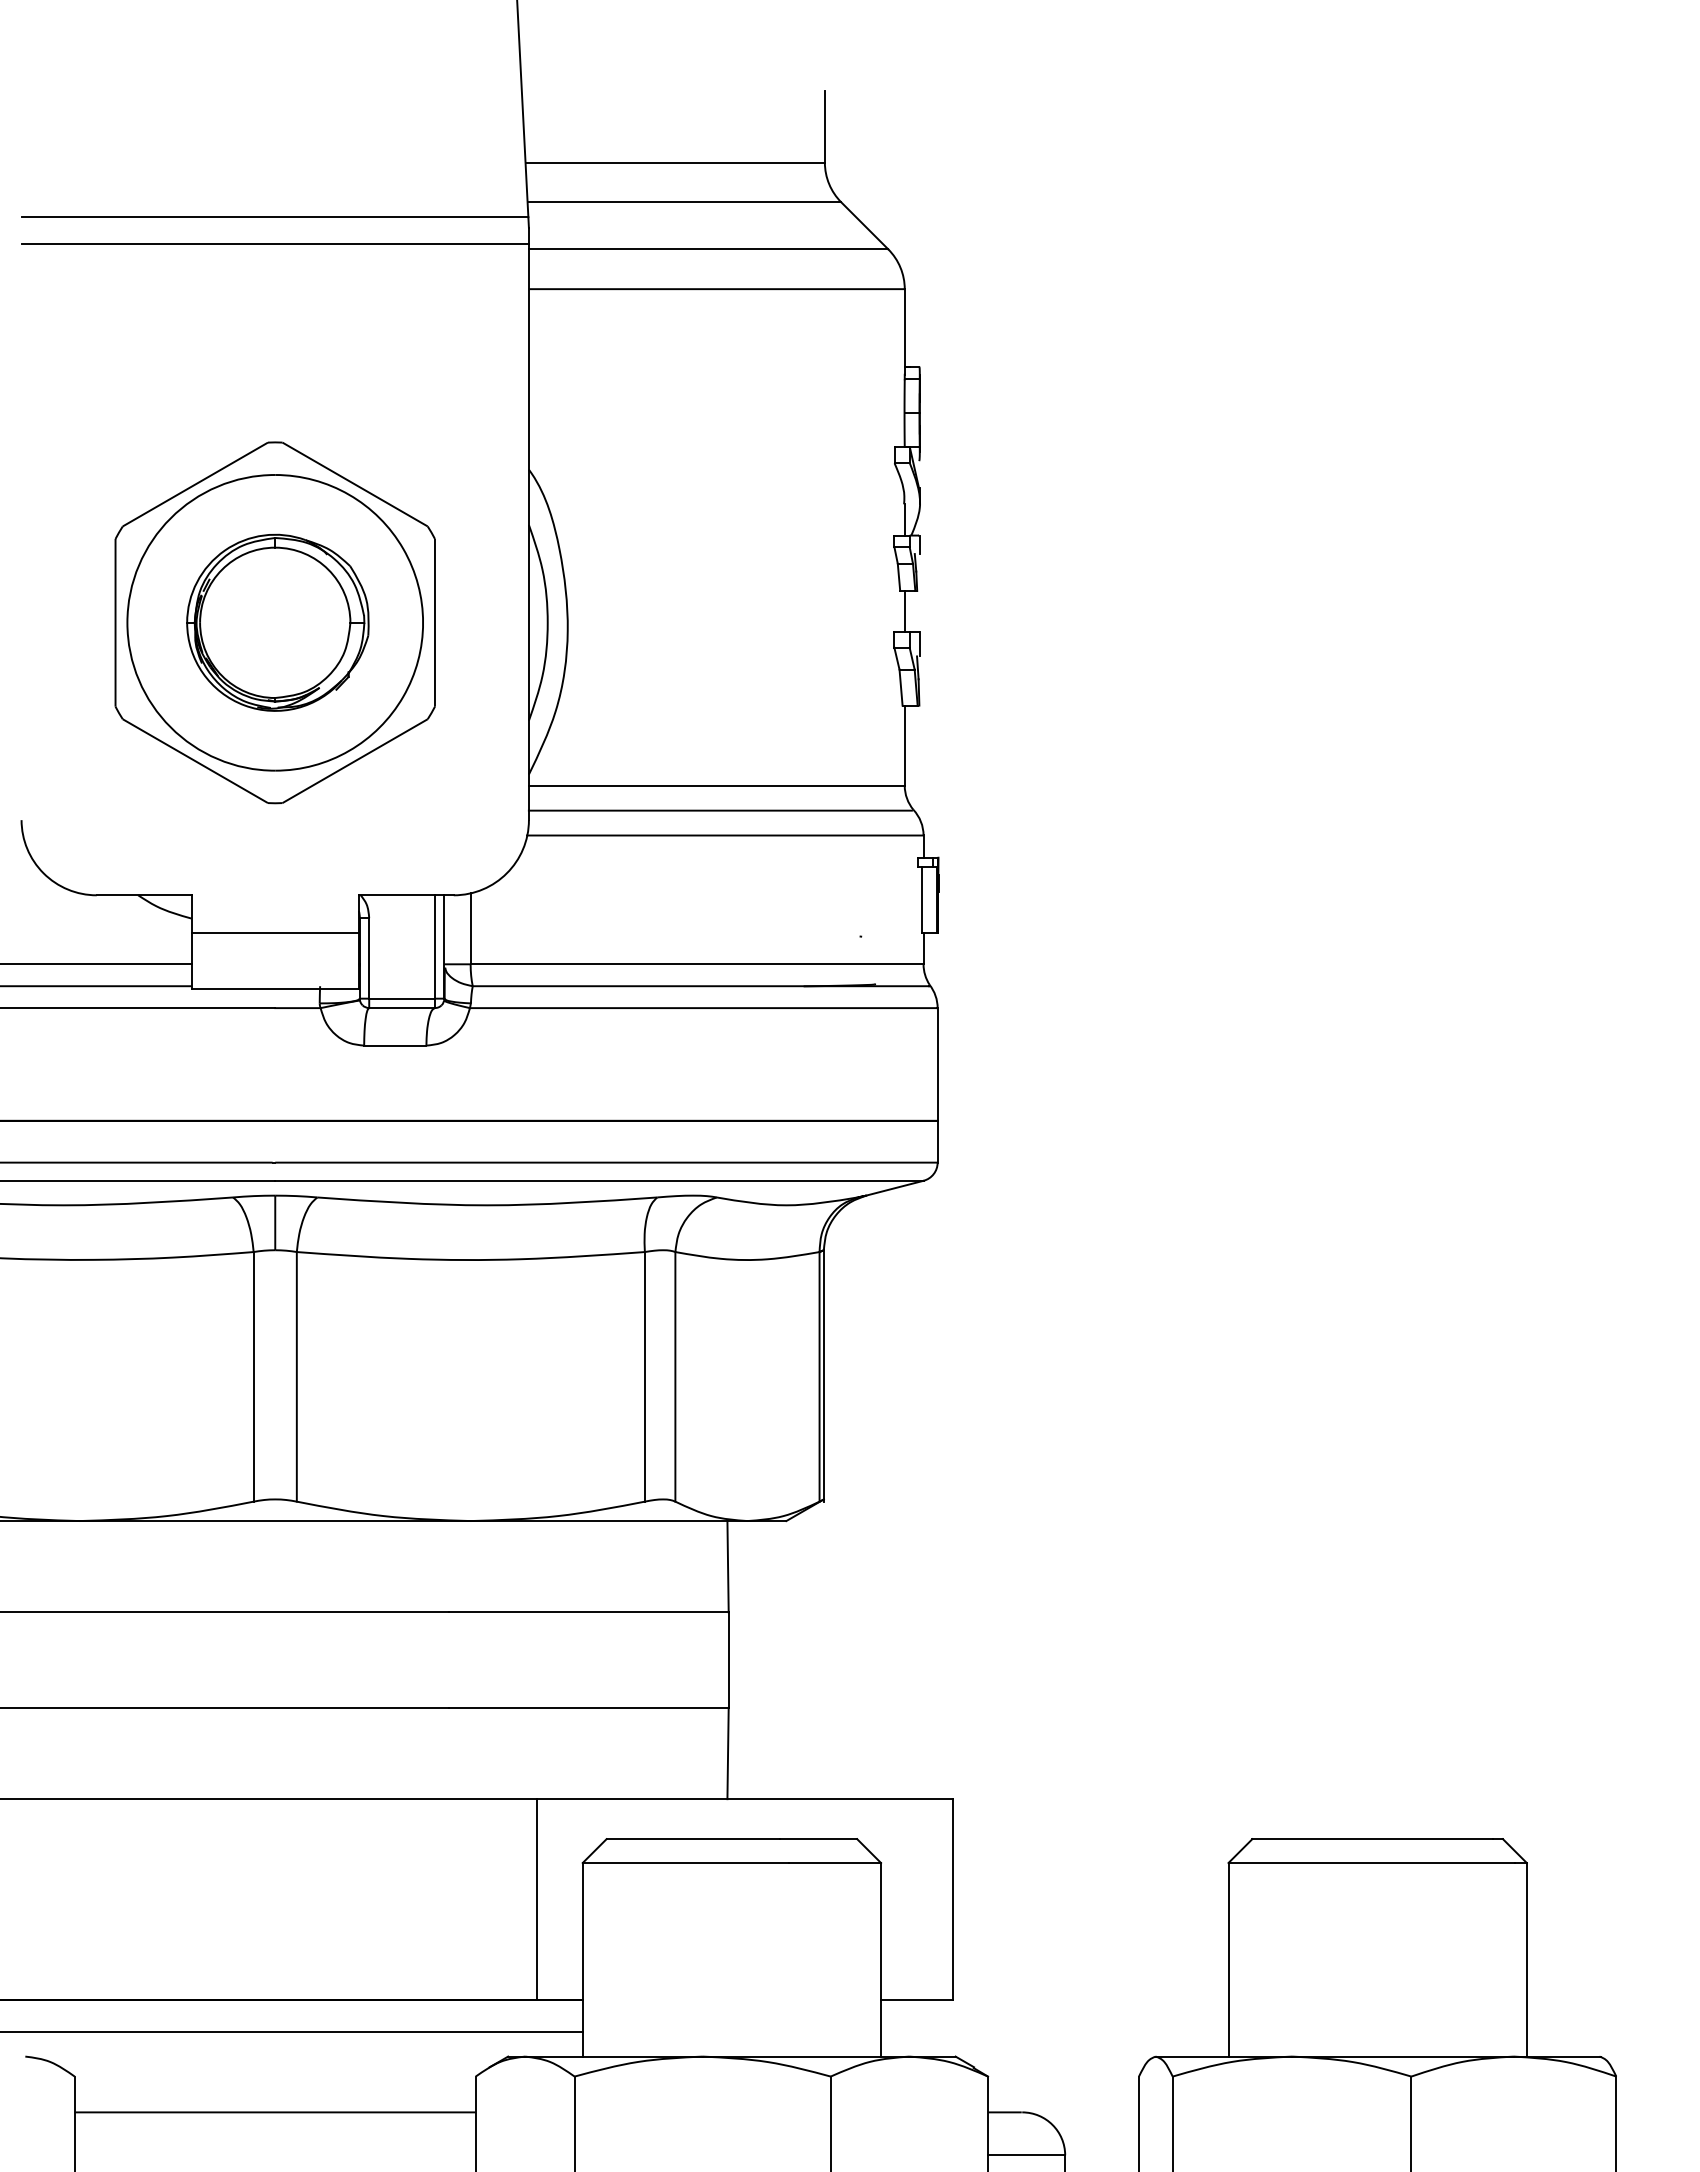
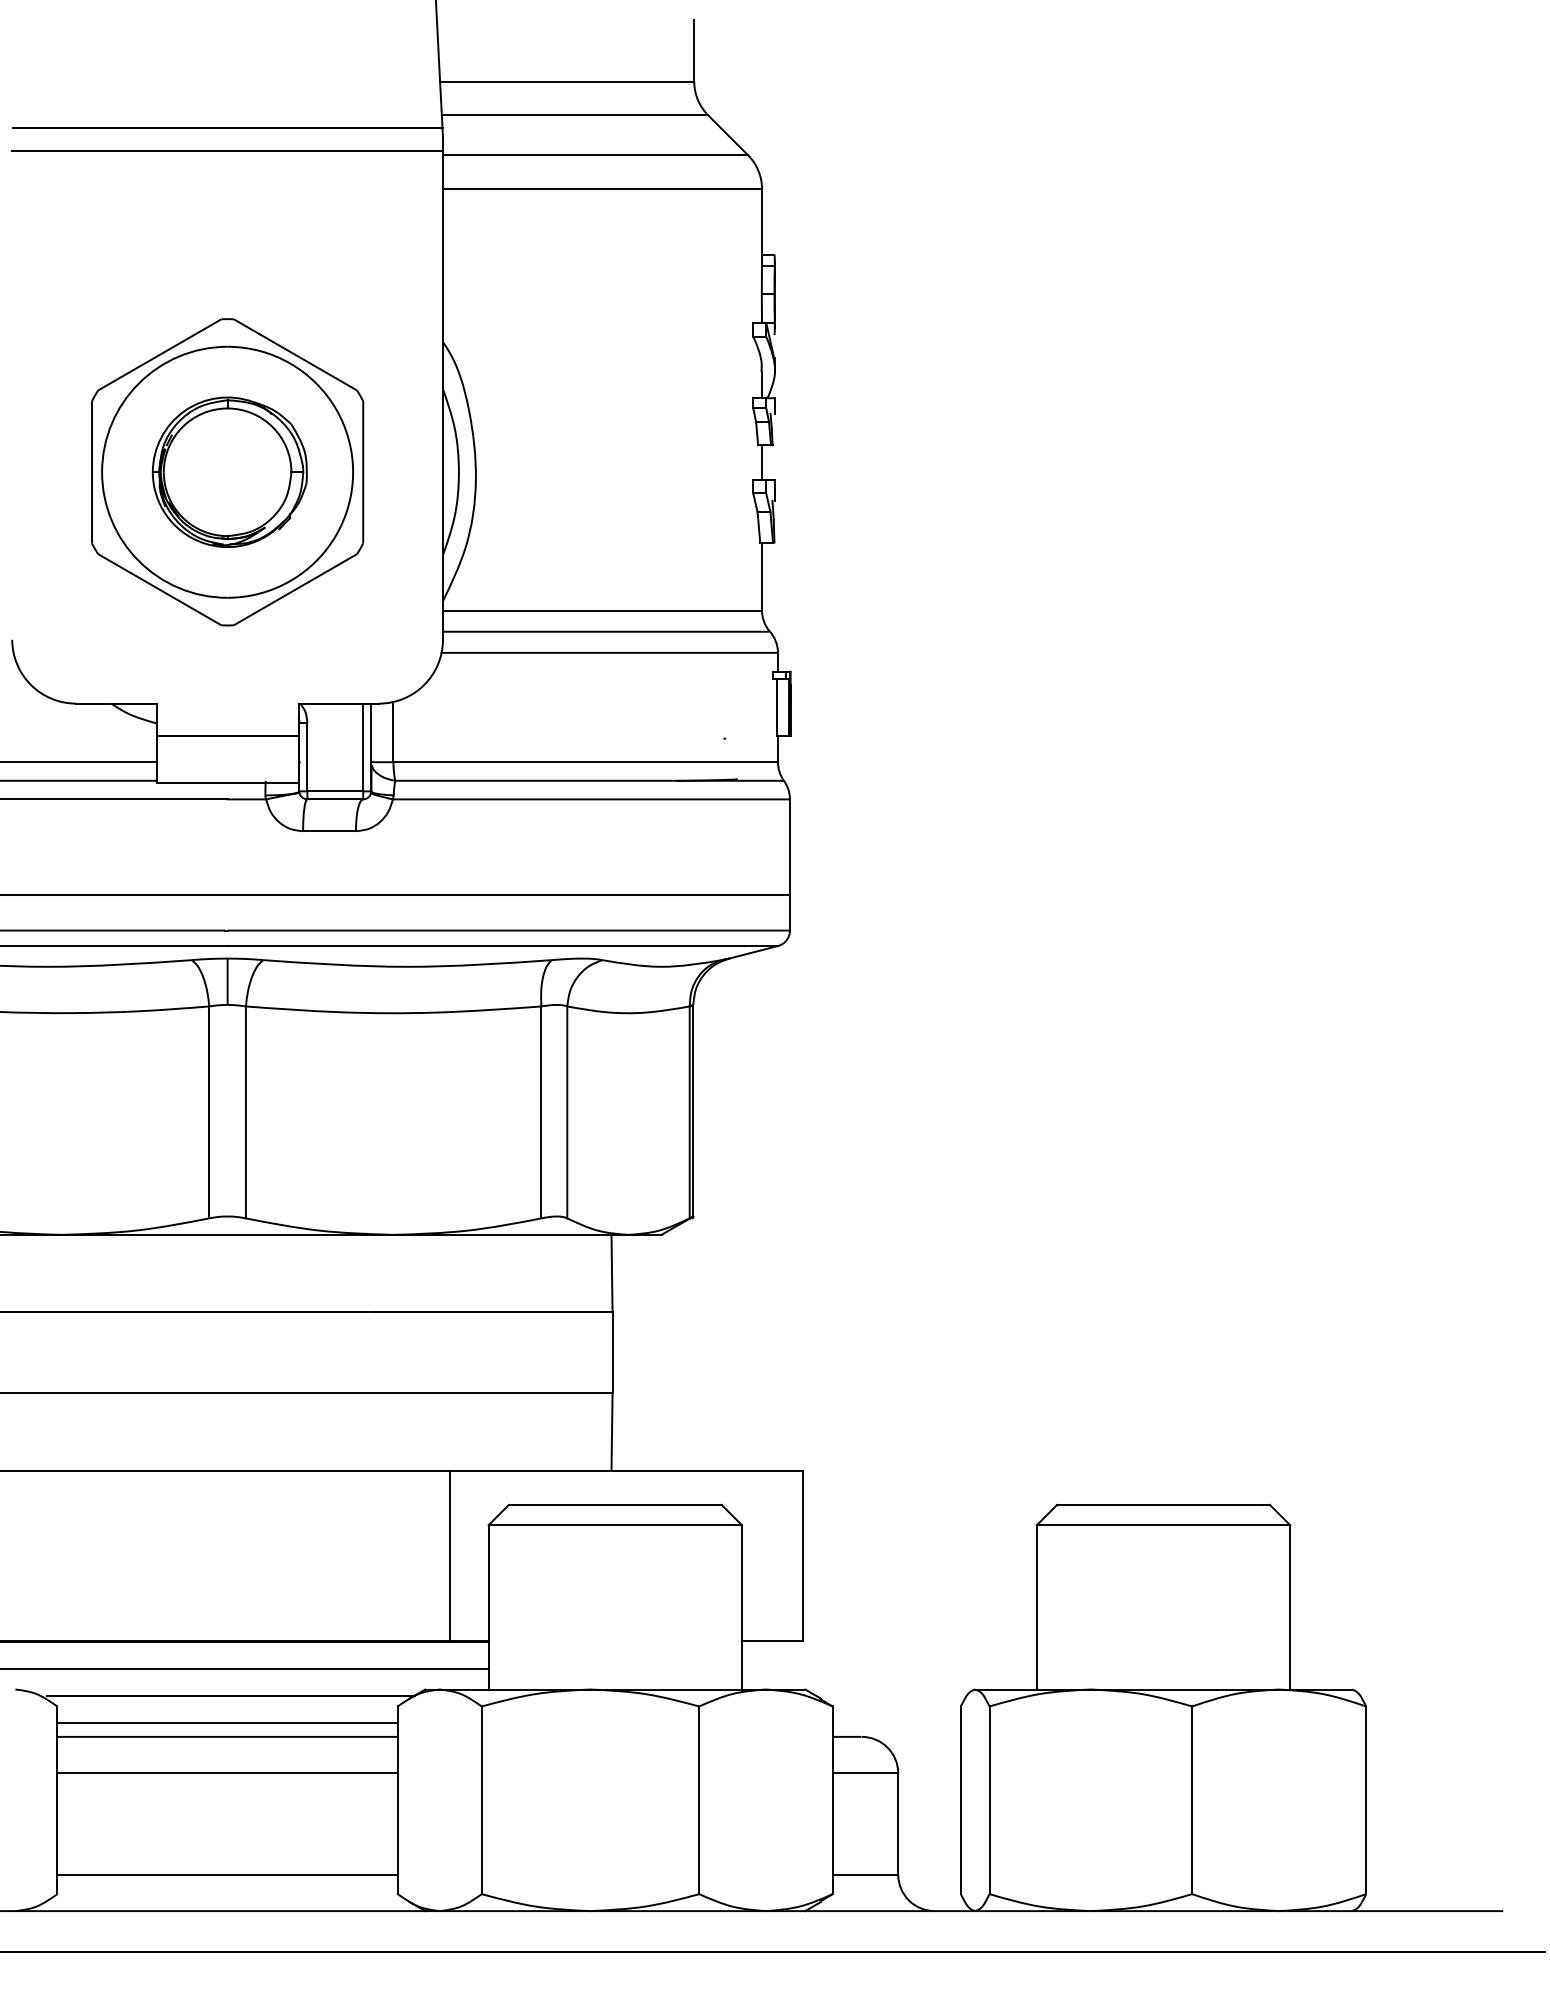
line: (278, 2063) -> (230, 1695), added
line: (275, 2095) -> (227, 1722), added
line: (275, 2155) -> (227, 1773), added

